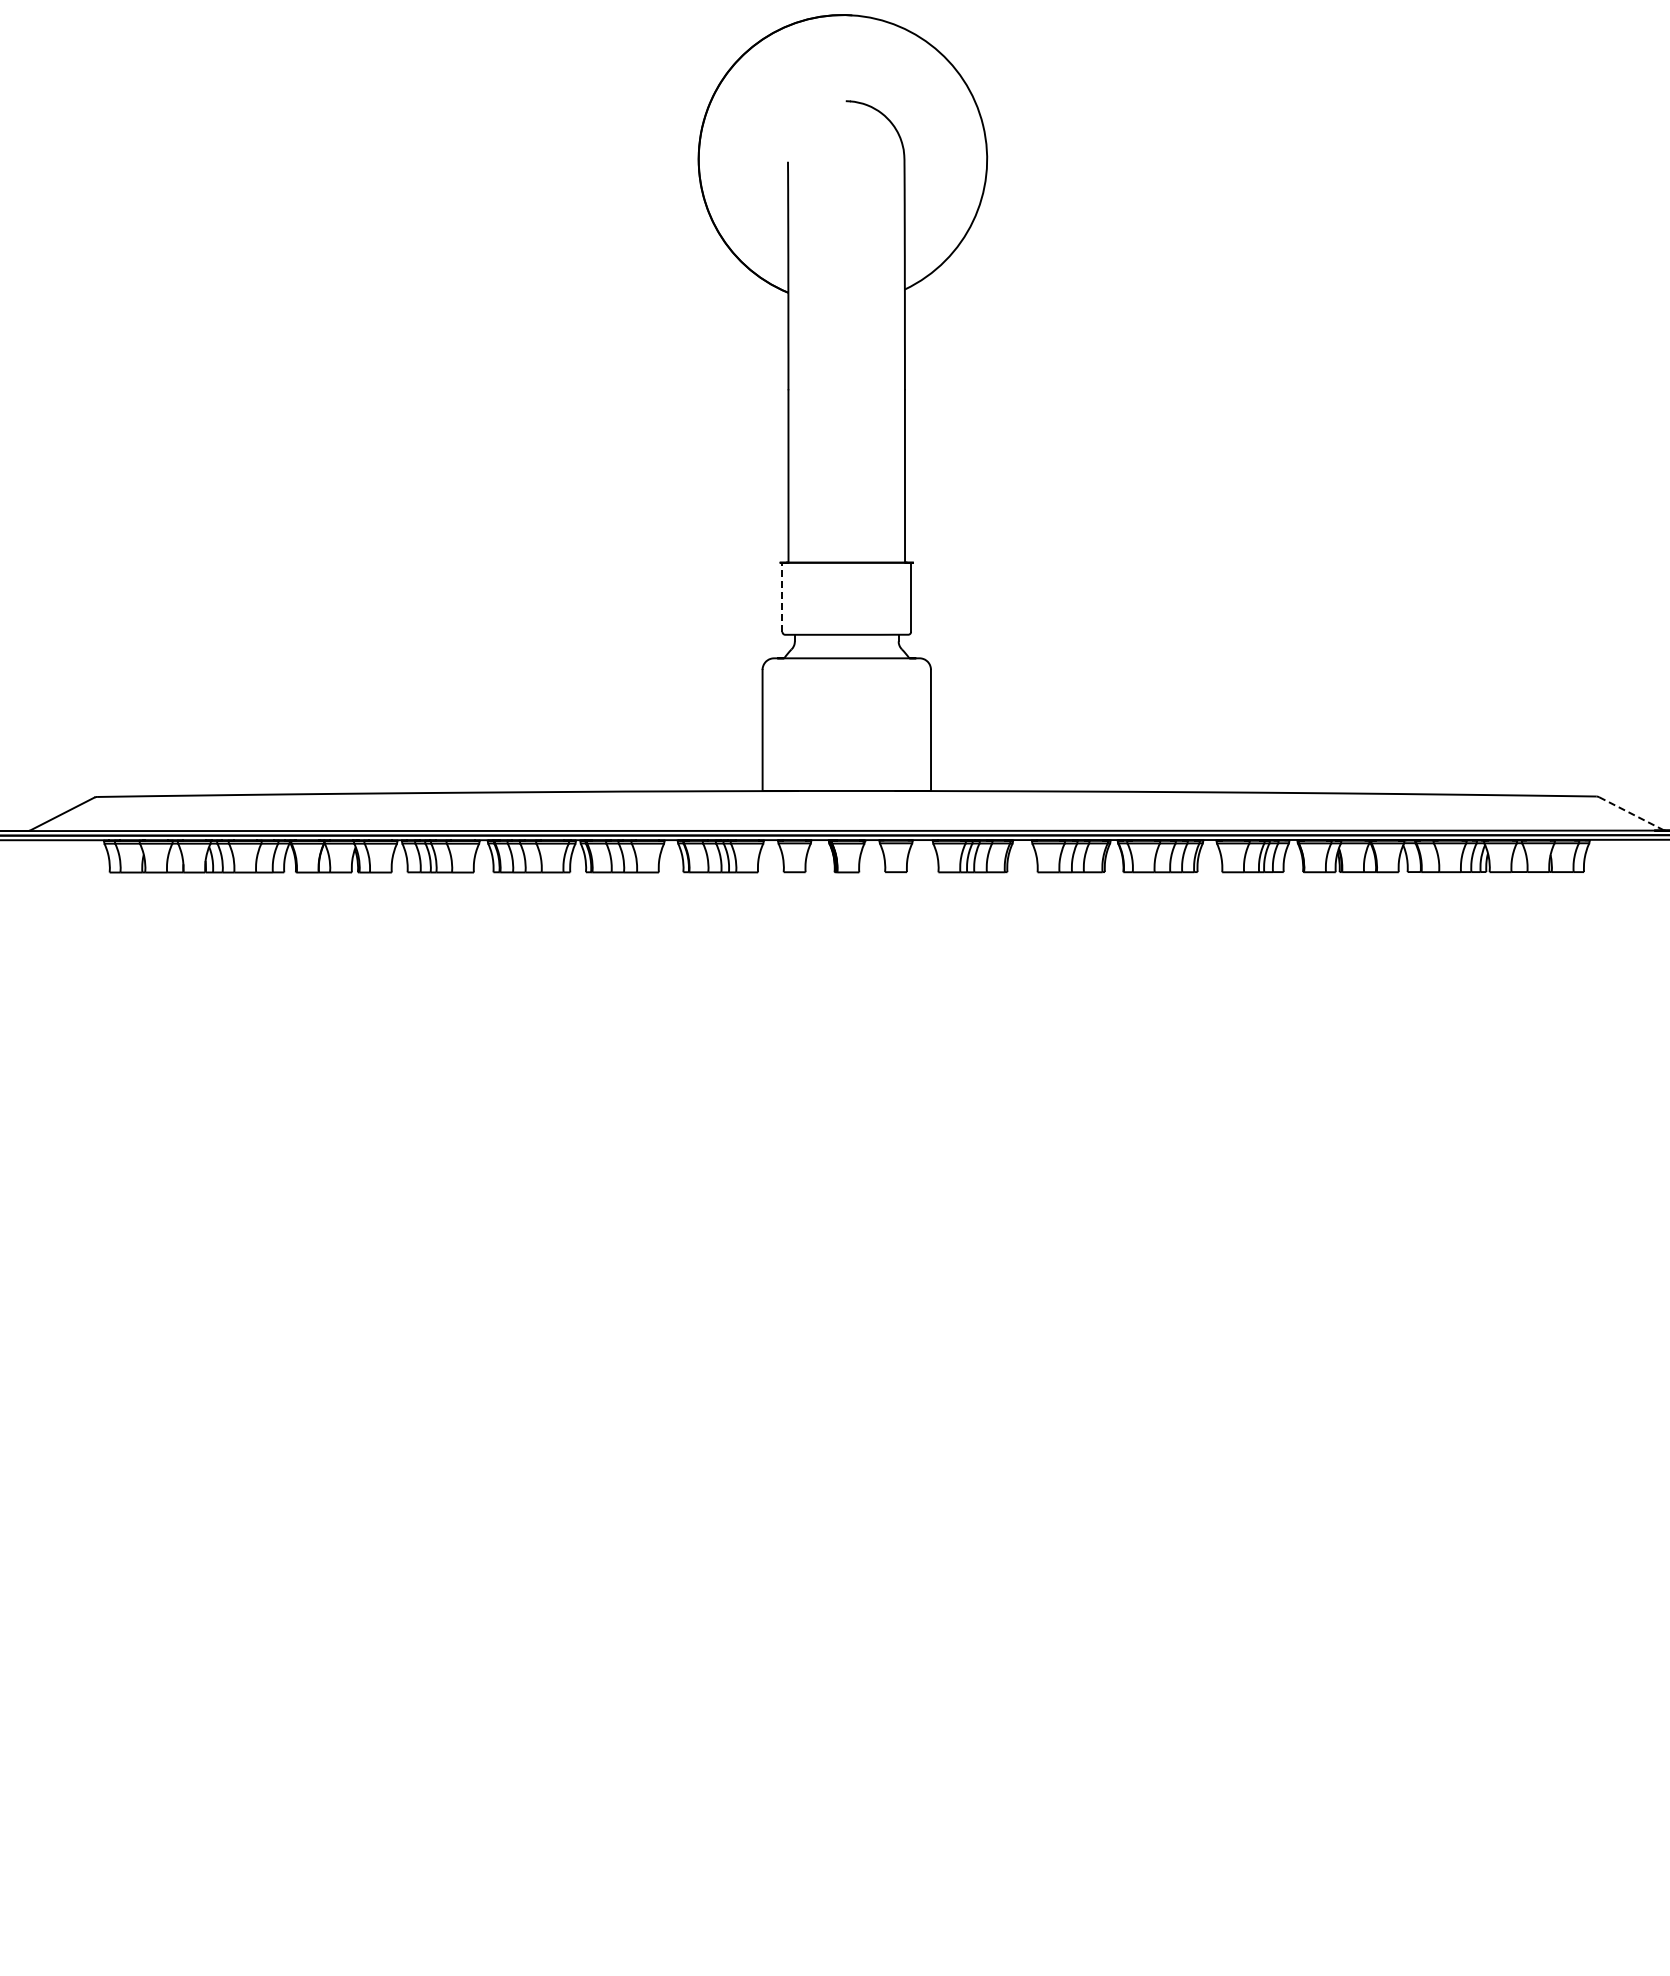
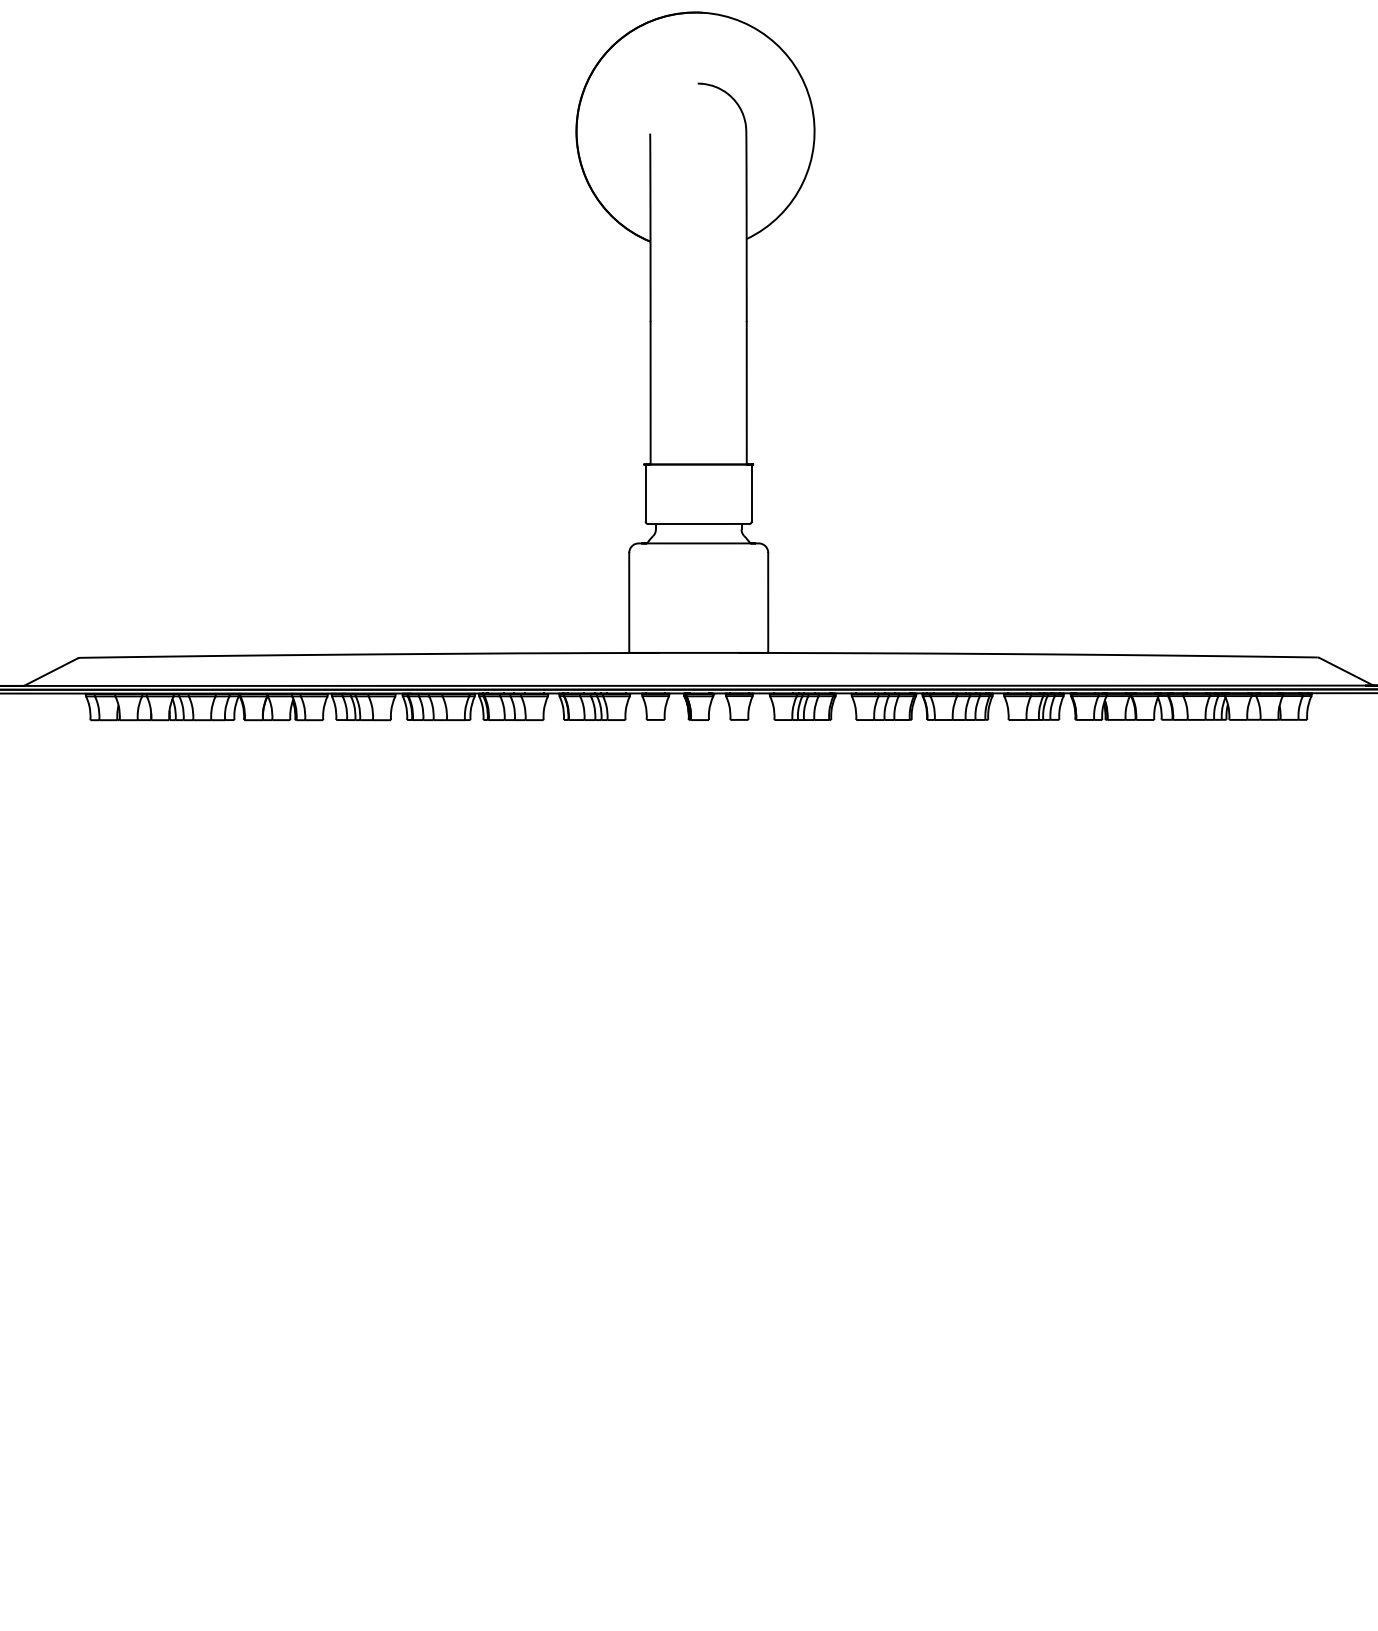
line: (782, 597) -> (645, 493), dashed -> solid
line: (1631, 813) -> (1346, 671), dashed -> solid

